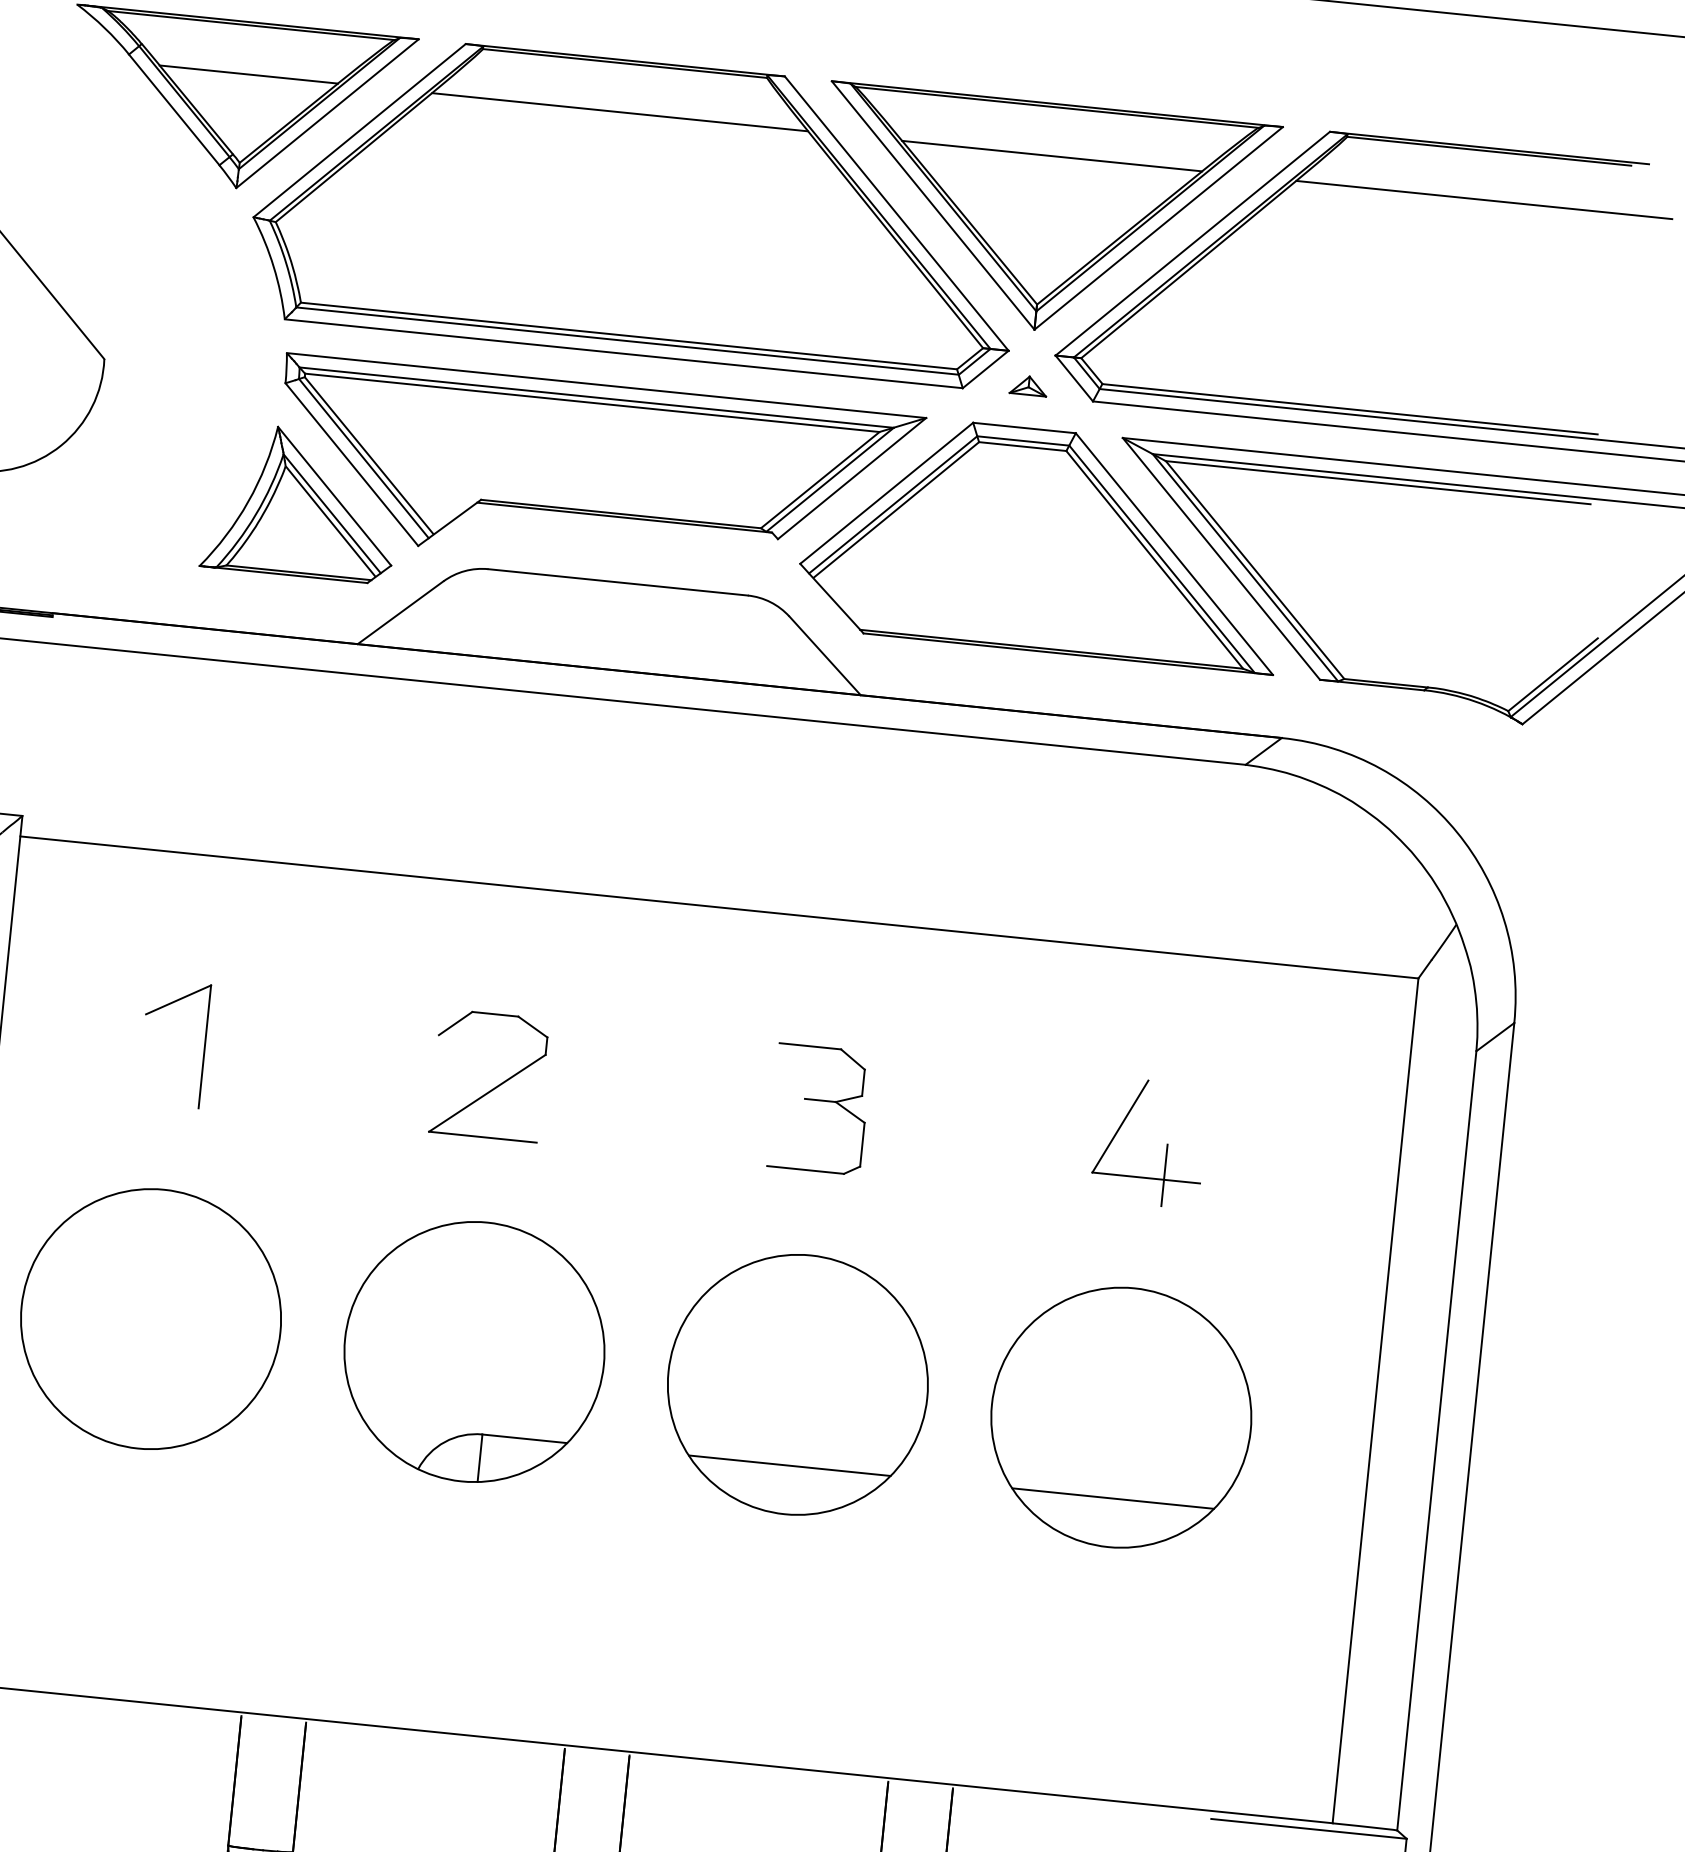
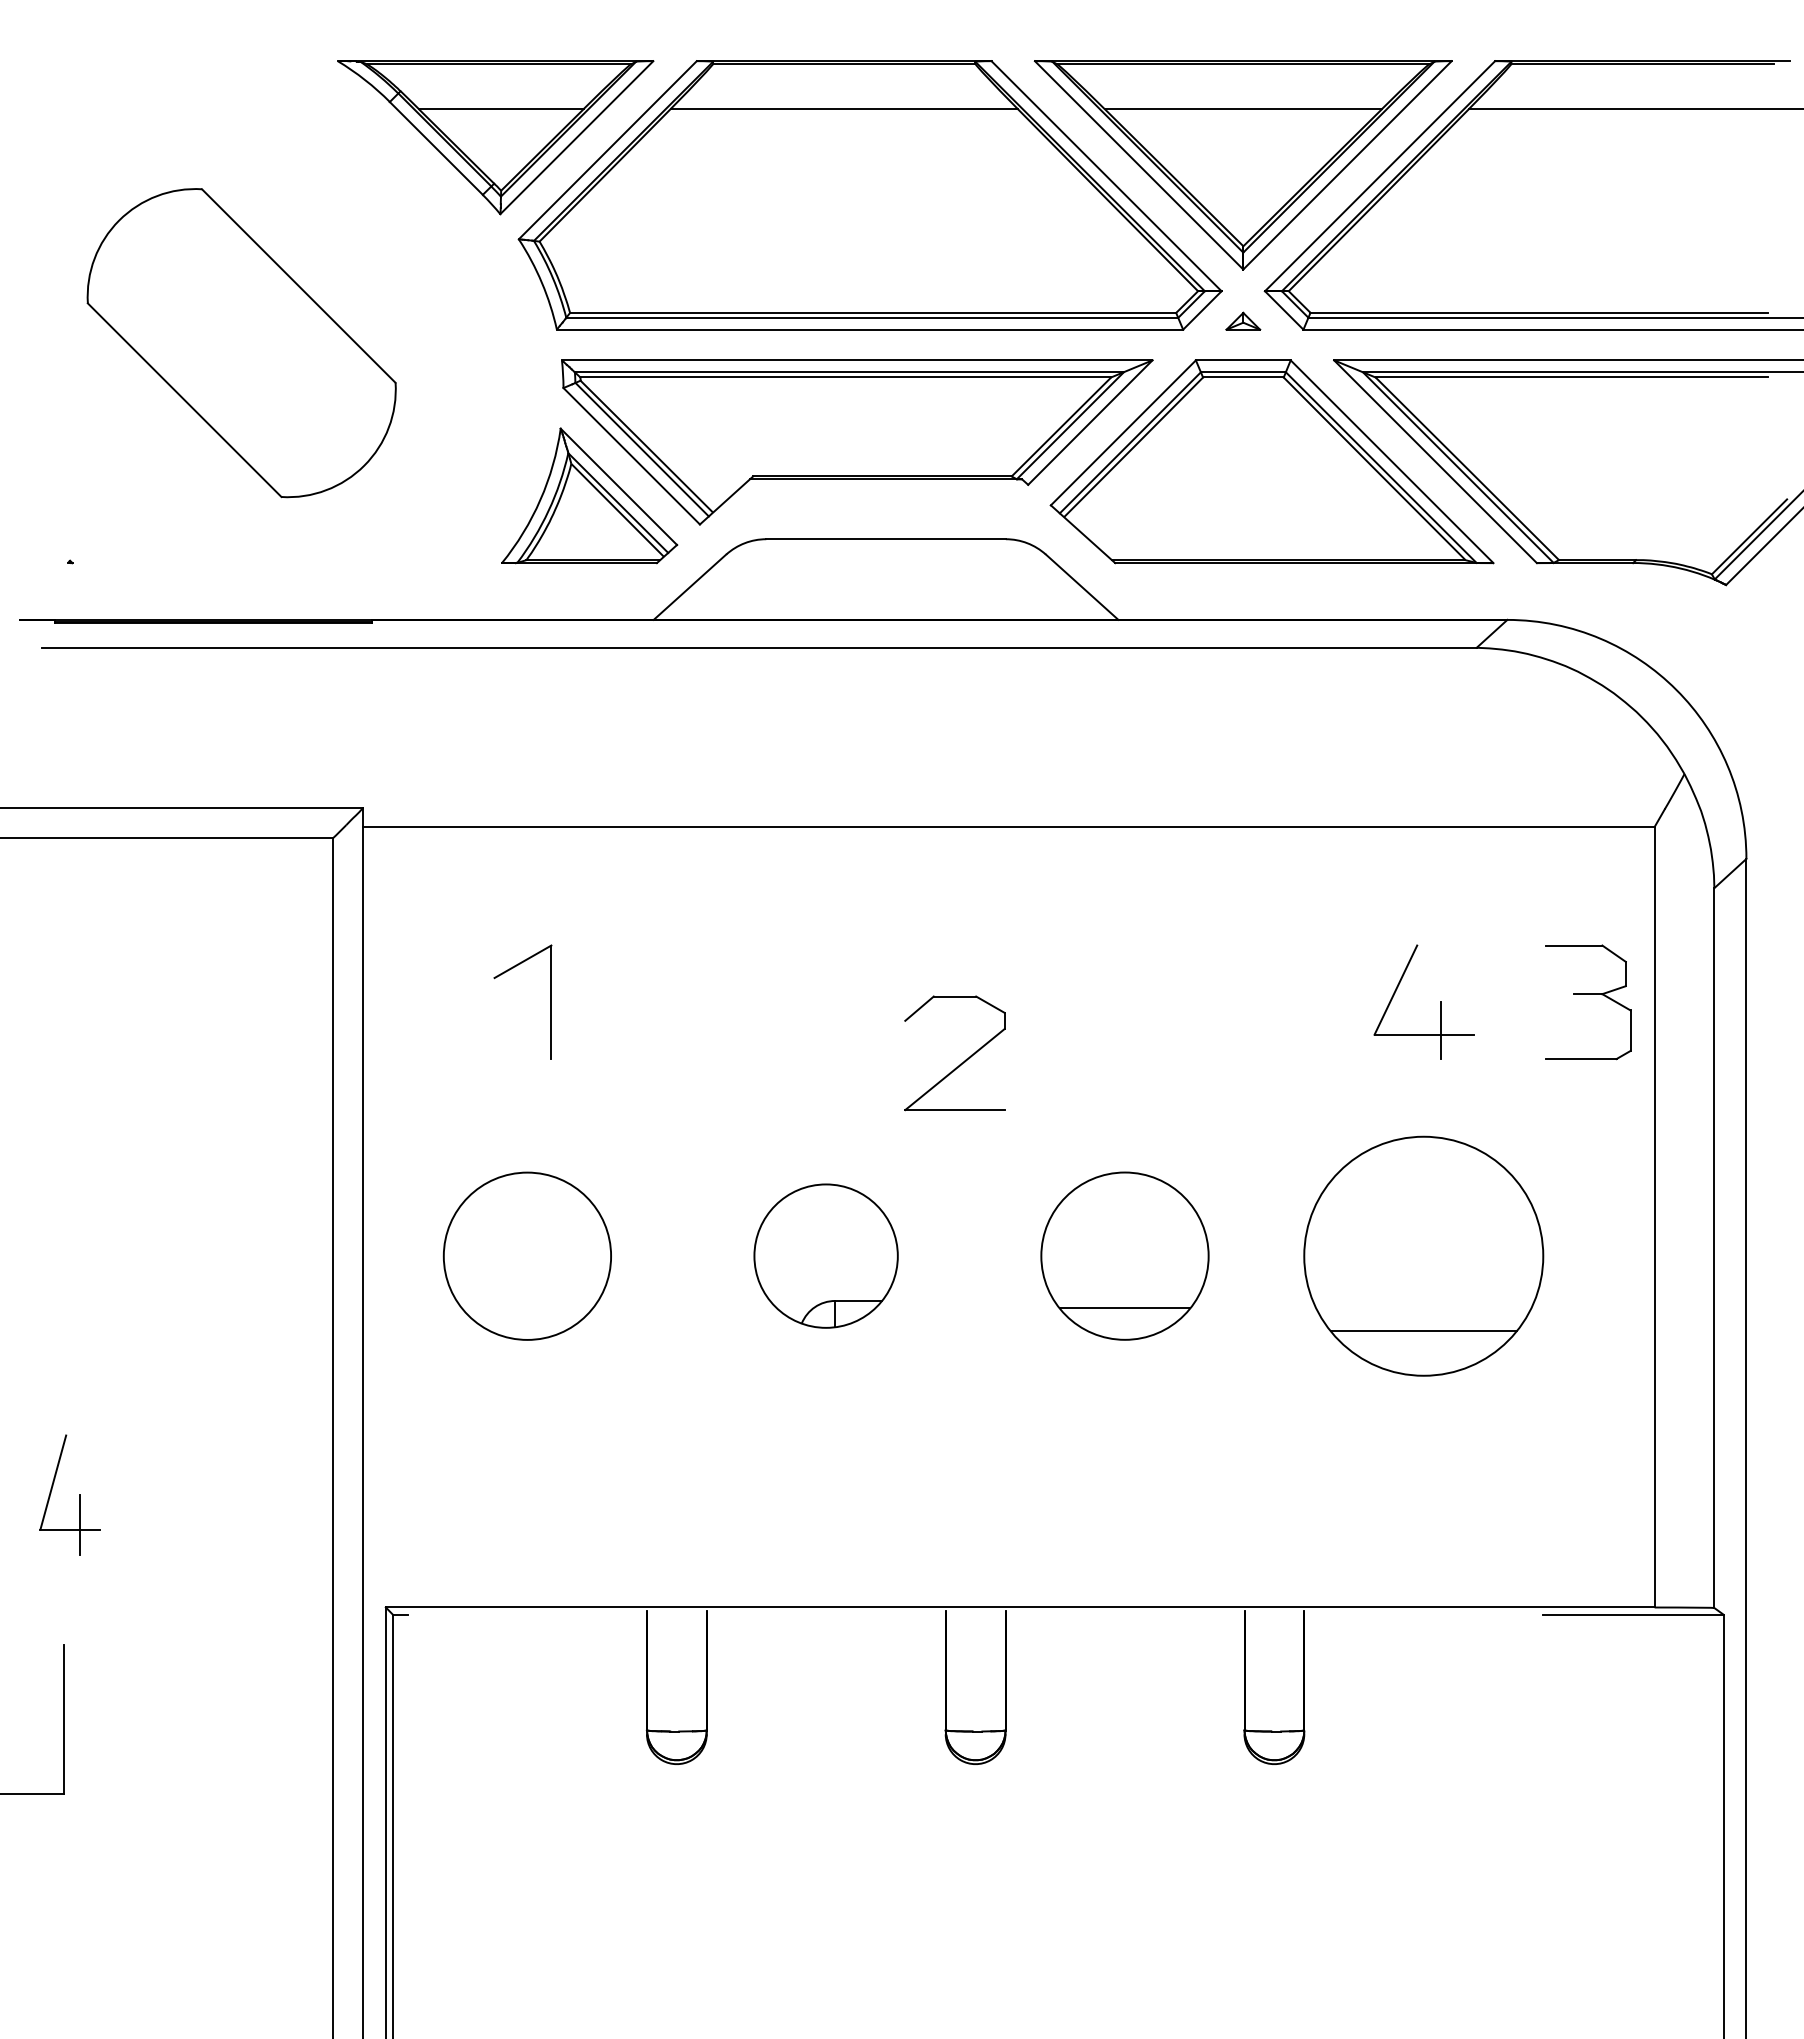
part: (494, 1087) -> (960, 1063), moved
part: (820, 1100) -> (1588, 994), moved
circle: (150, 1318) -> (526, 1255), size x0.7
part: (473, 1351) -> (825, 1255), size x0.6
part: (797, 1383) -> (1124, 1255), size x0.7

